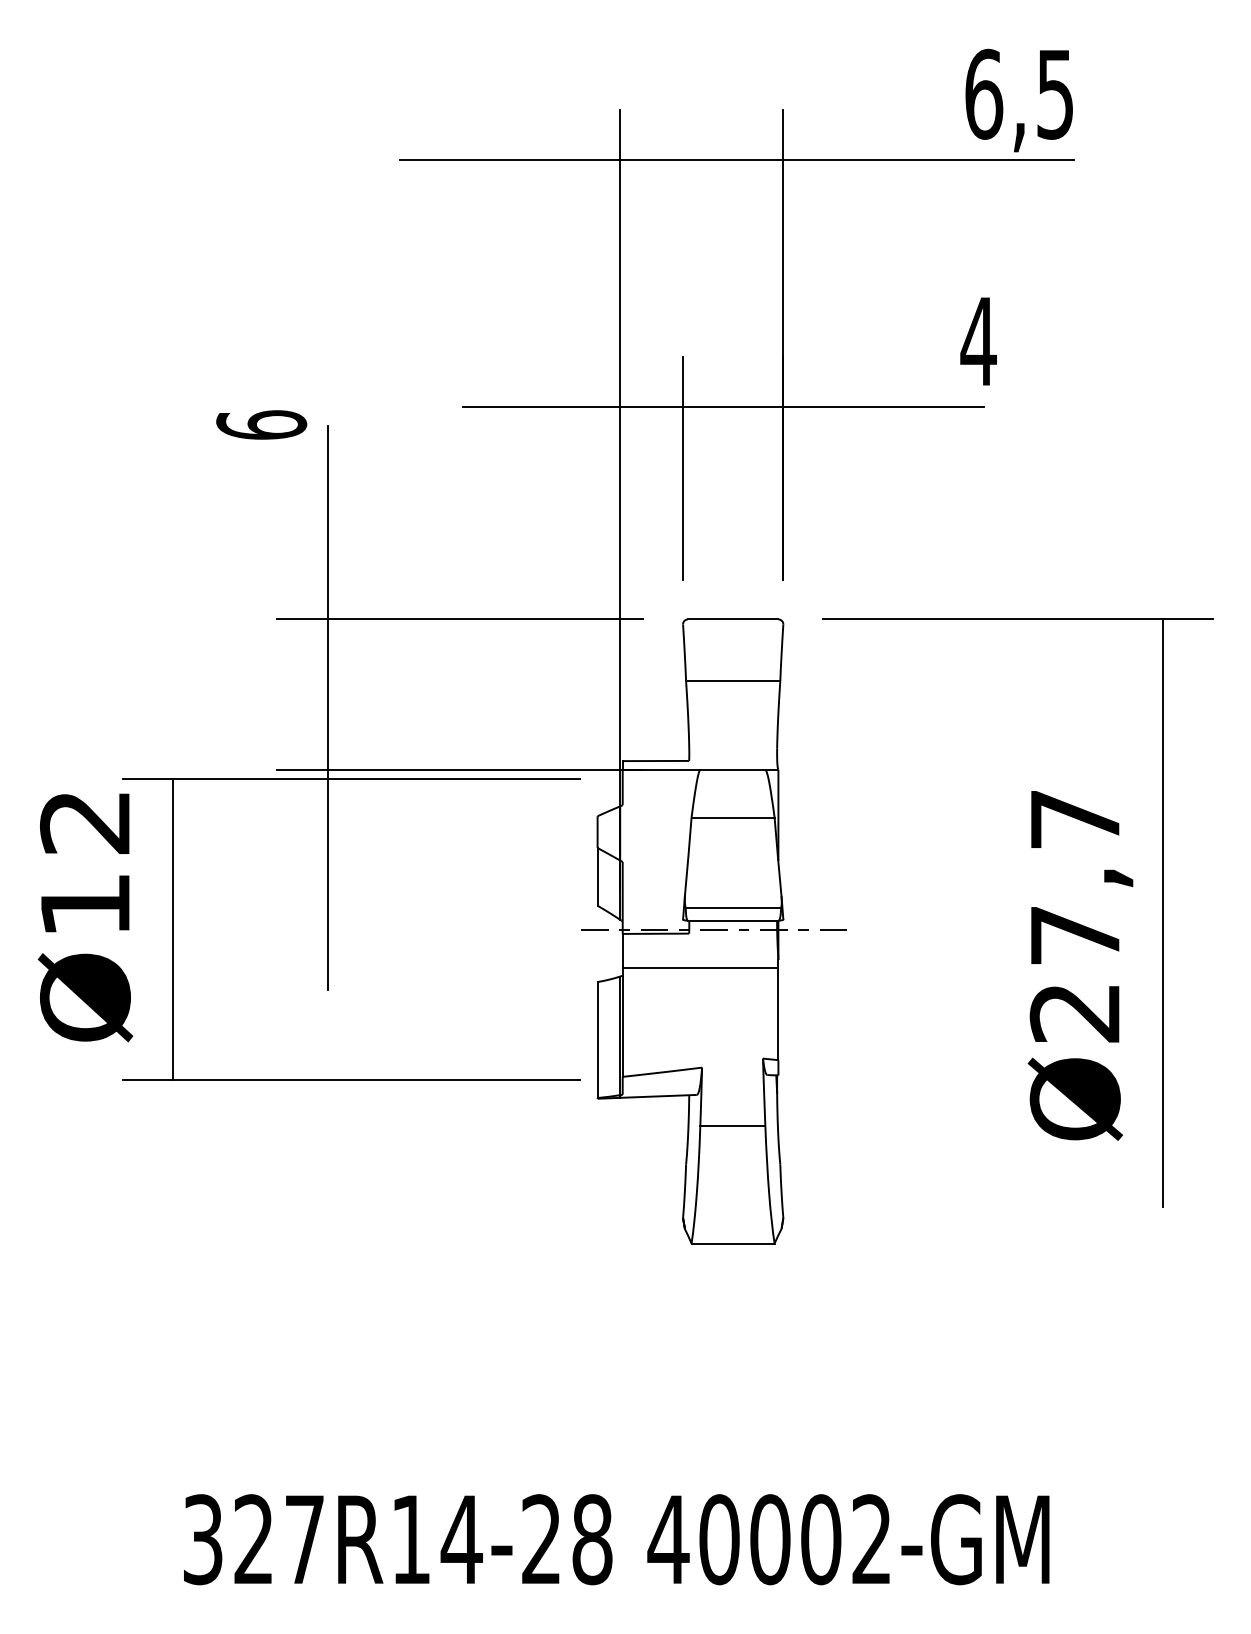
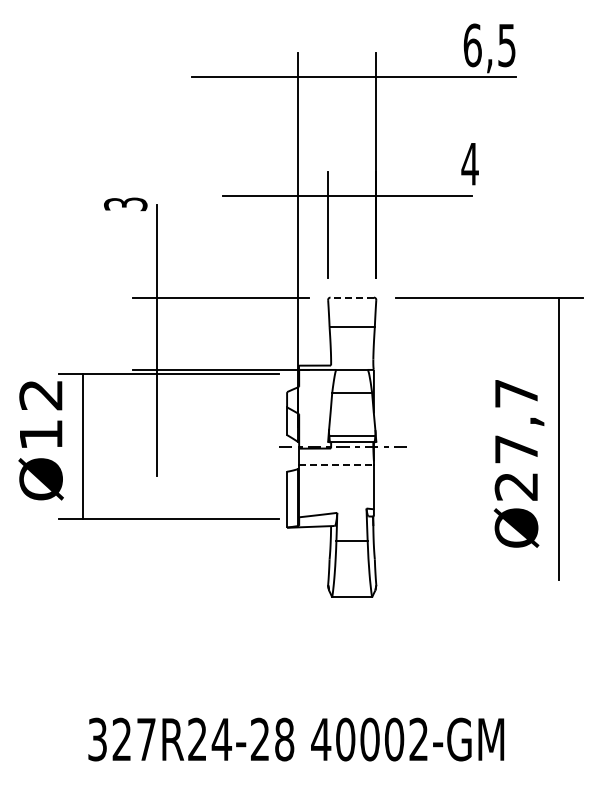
text: (261, 425) -> (125, 204), 6 -> 3
line: (733, 619) -> (352, 297), solid -> dashed
line: (702, 966) -> (337, 464), solid -> dashed
text: (411, 1537) -> (197, 738), 327R14-28 -> 327R24-28

